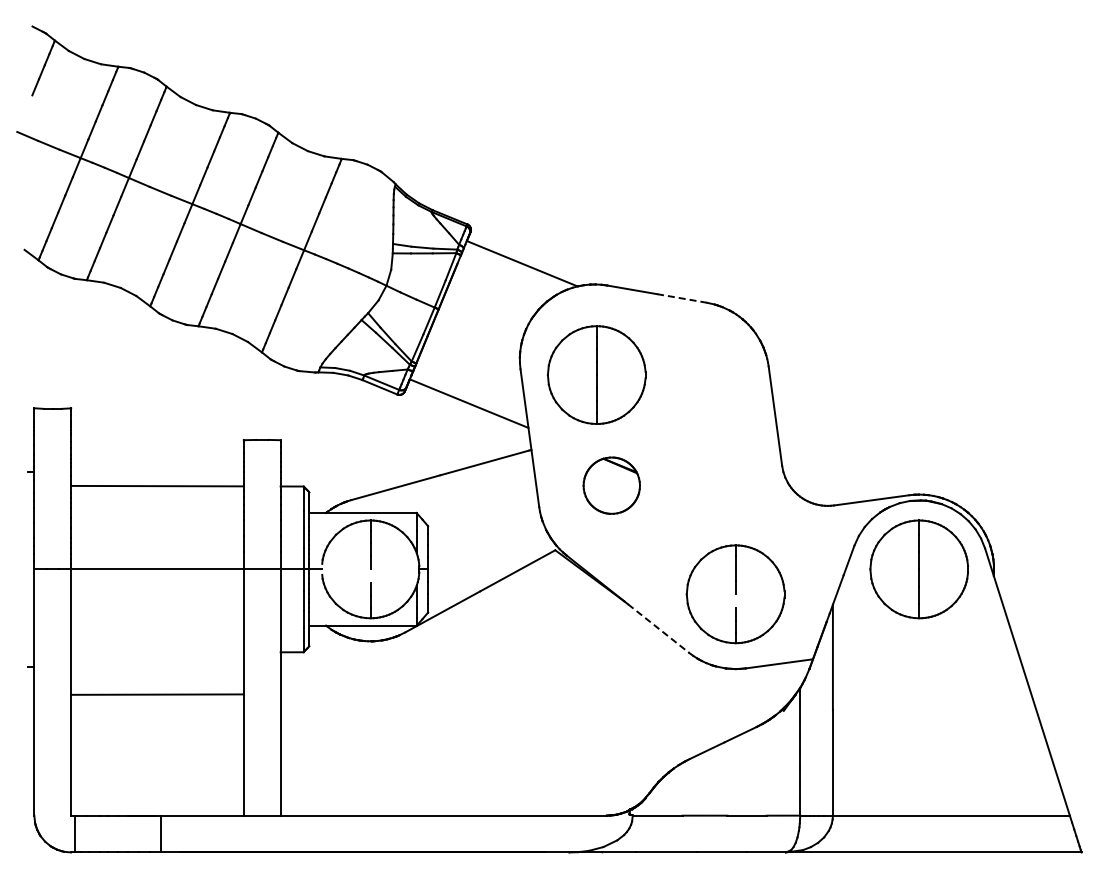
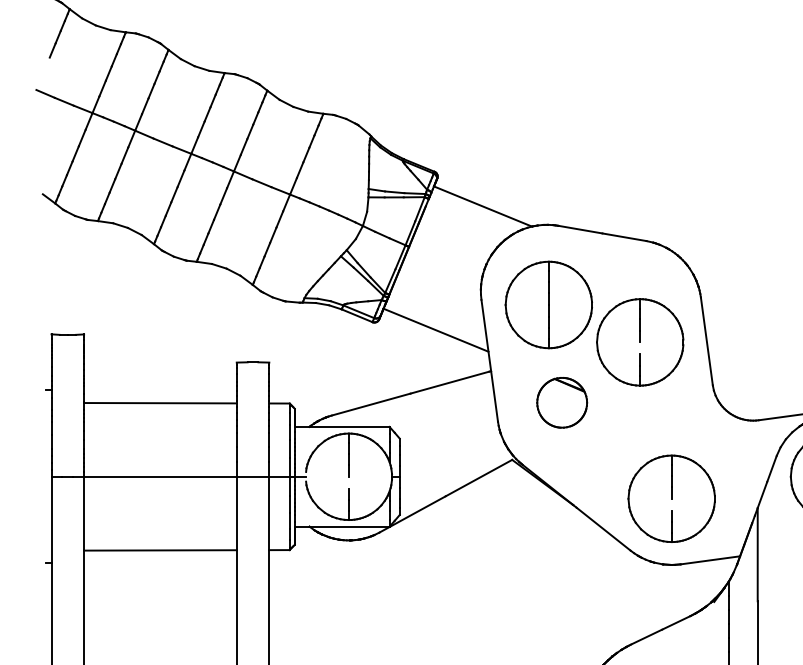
line: (681, 298) -> (623, 237), dashed -> solid
part: (699, 417) -> (639, 342), added
line: (658, 628) -> (603, 529), dashed -> solid
line: (157, 694) -> (160, 550), moved

